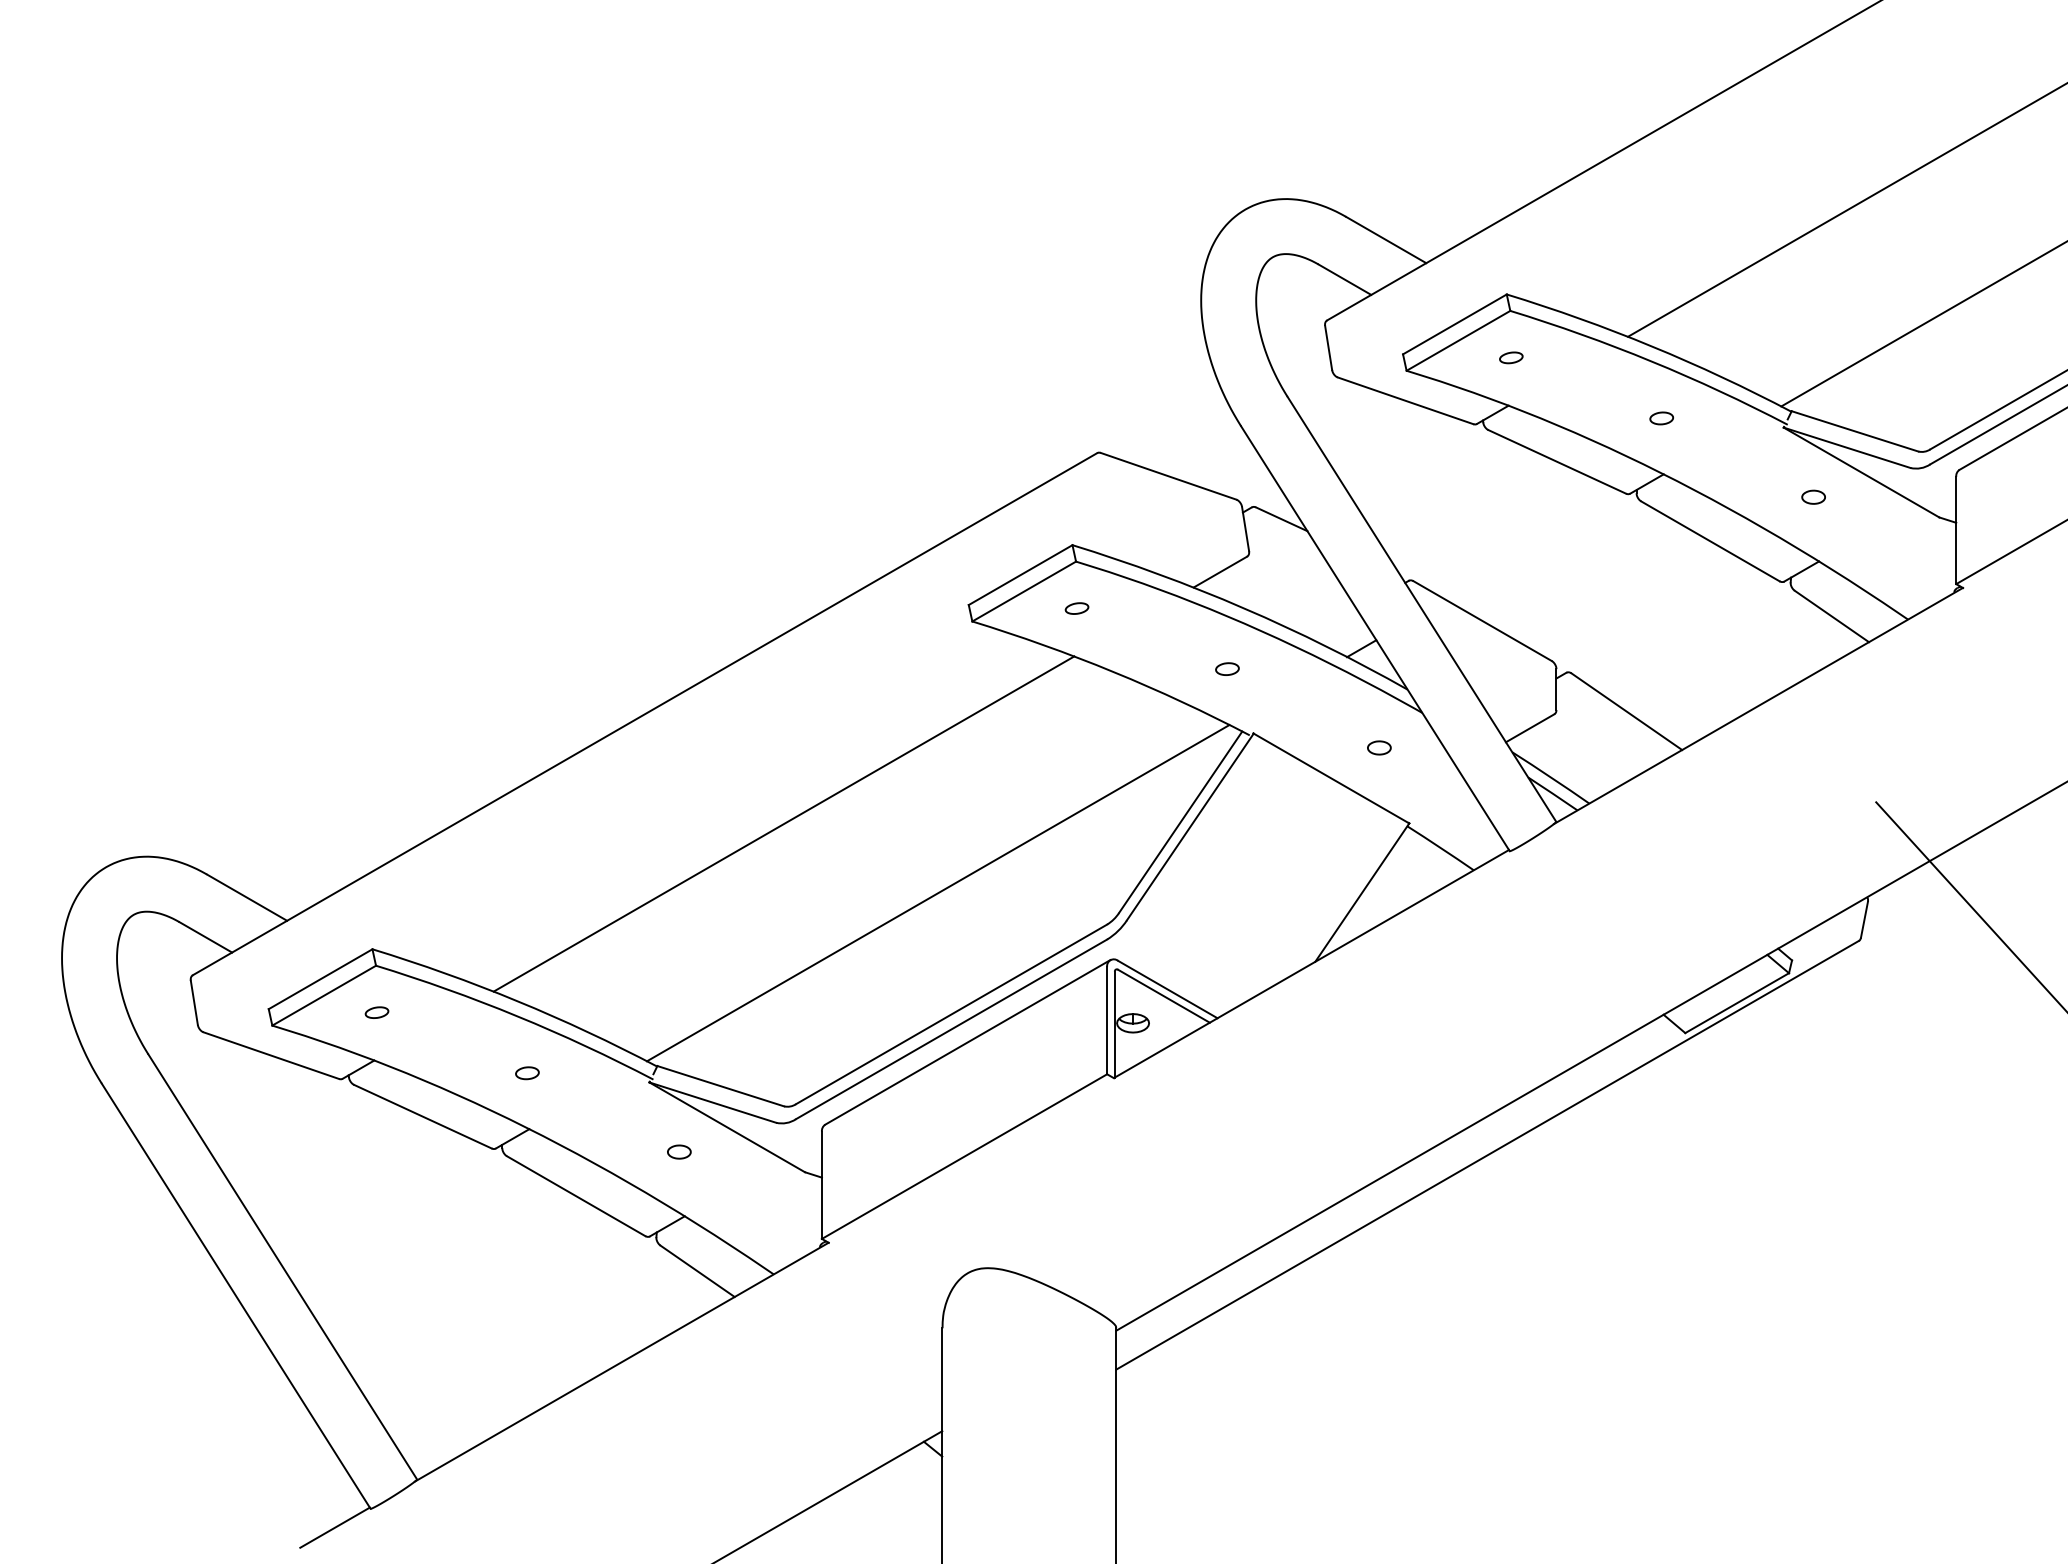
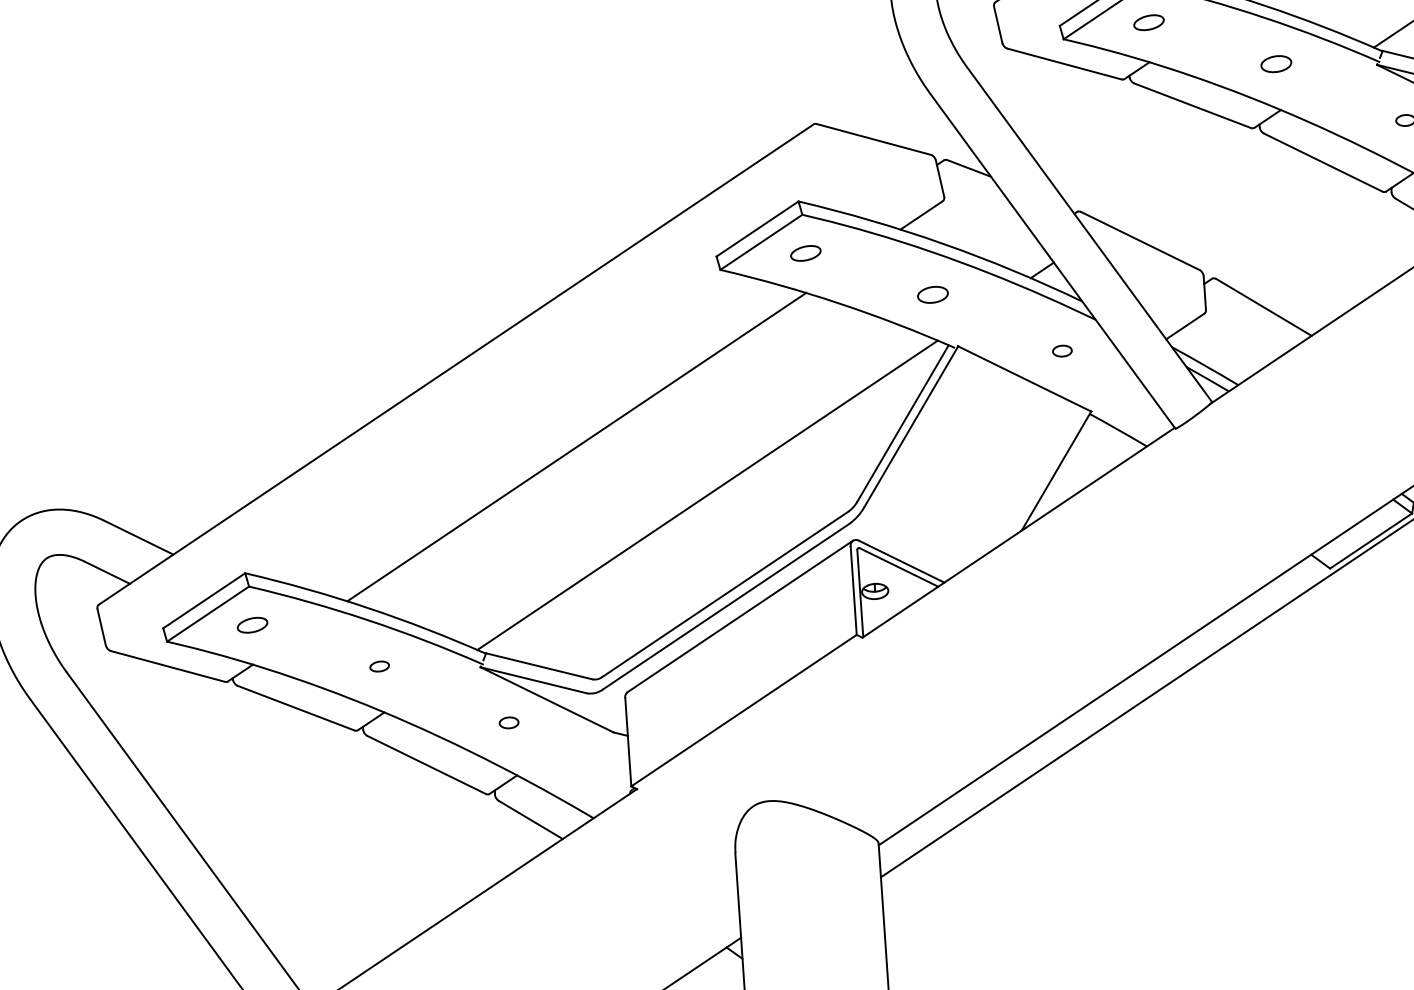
part: (1511, 357) -> (1149, 22), size x1.6
part: (1661, 418) -> (1276, 64), size x1.6
part: (1076, 608) -> (805, 253), size x1.6
part: (1227, 668) -> (932, 294), size x1.6
part: (376, 1012) -> (252, 625), size x1.6

